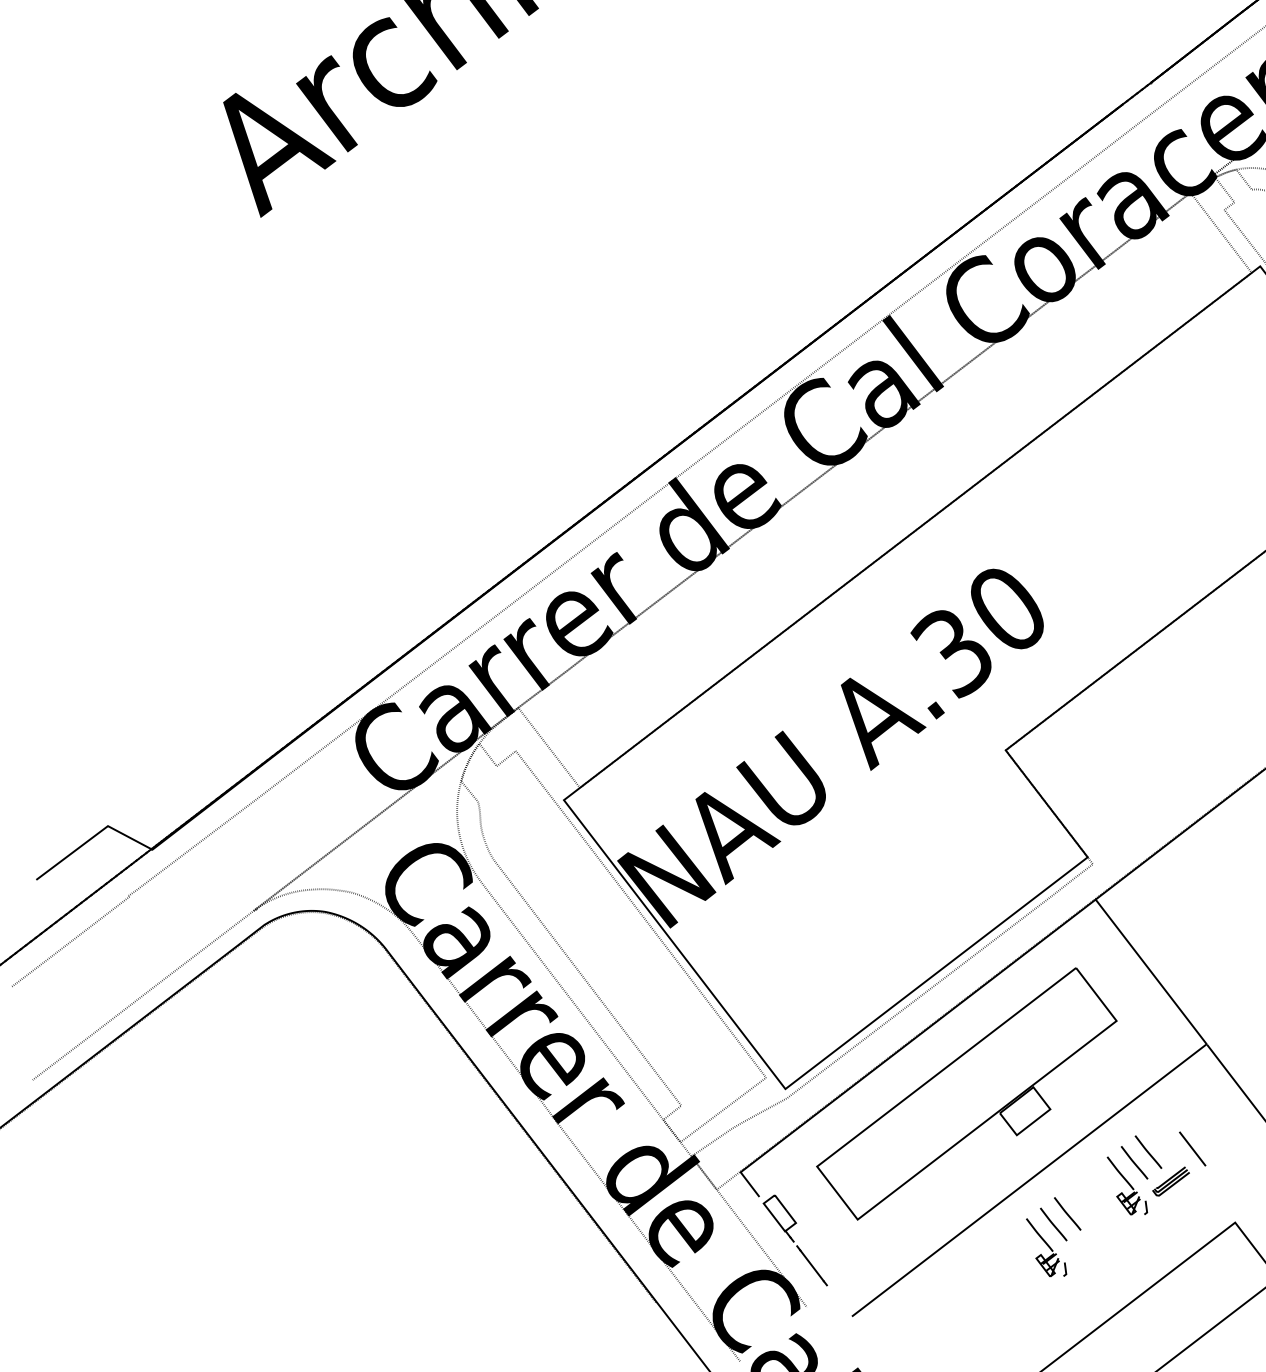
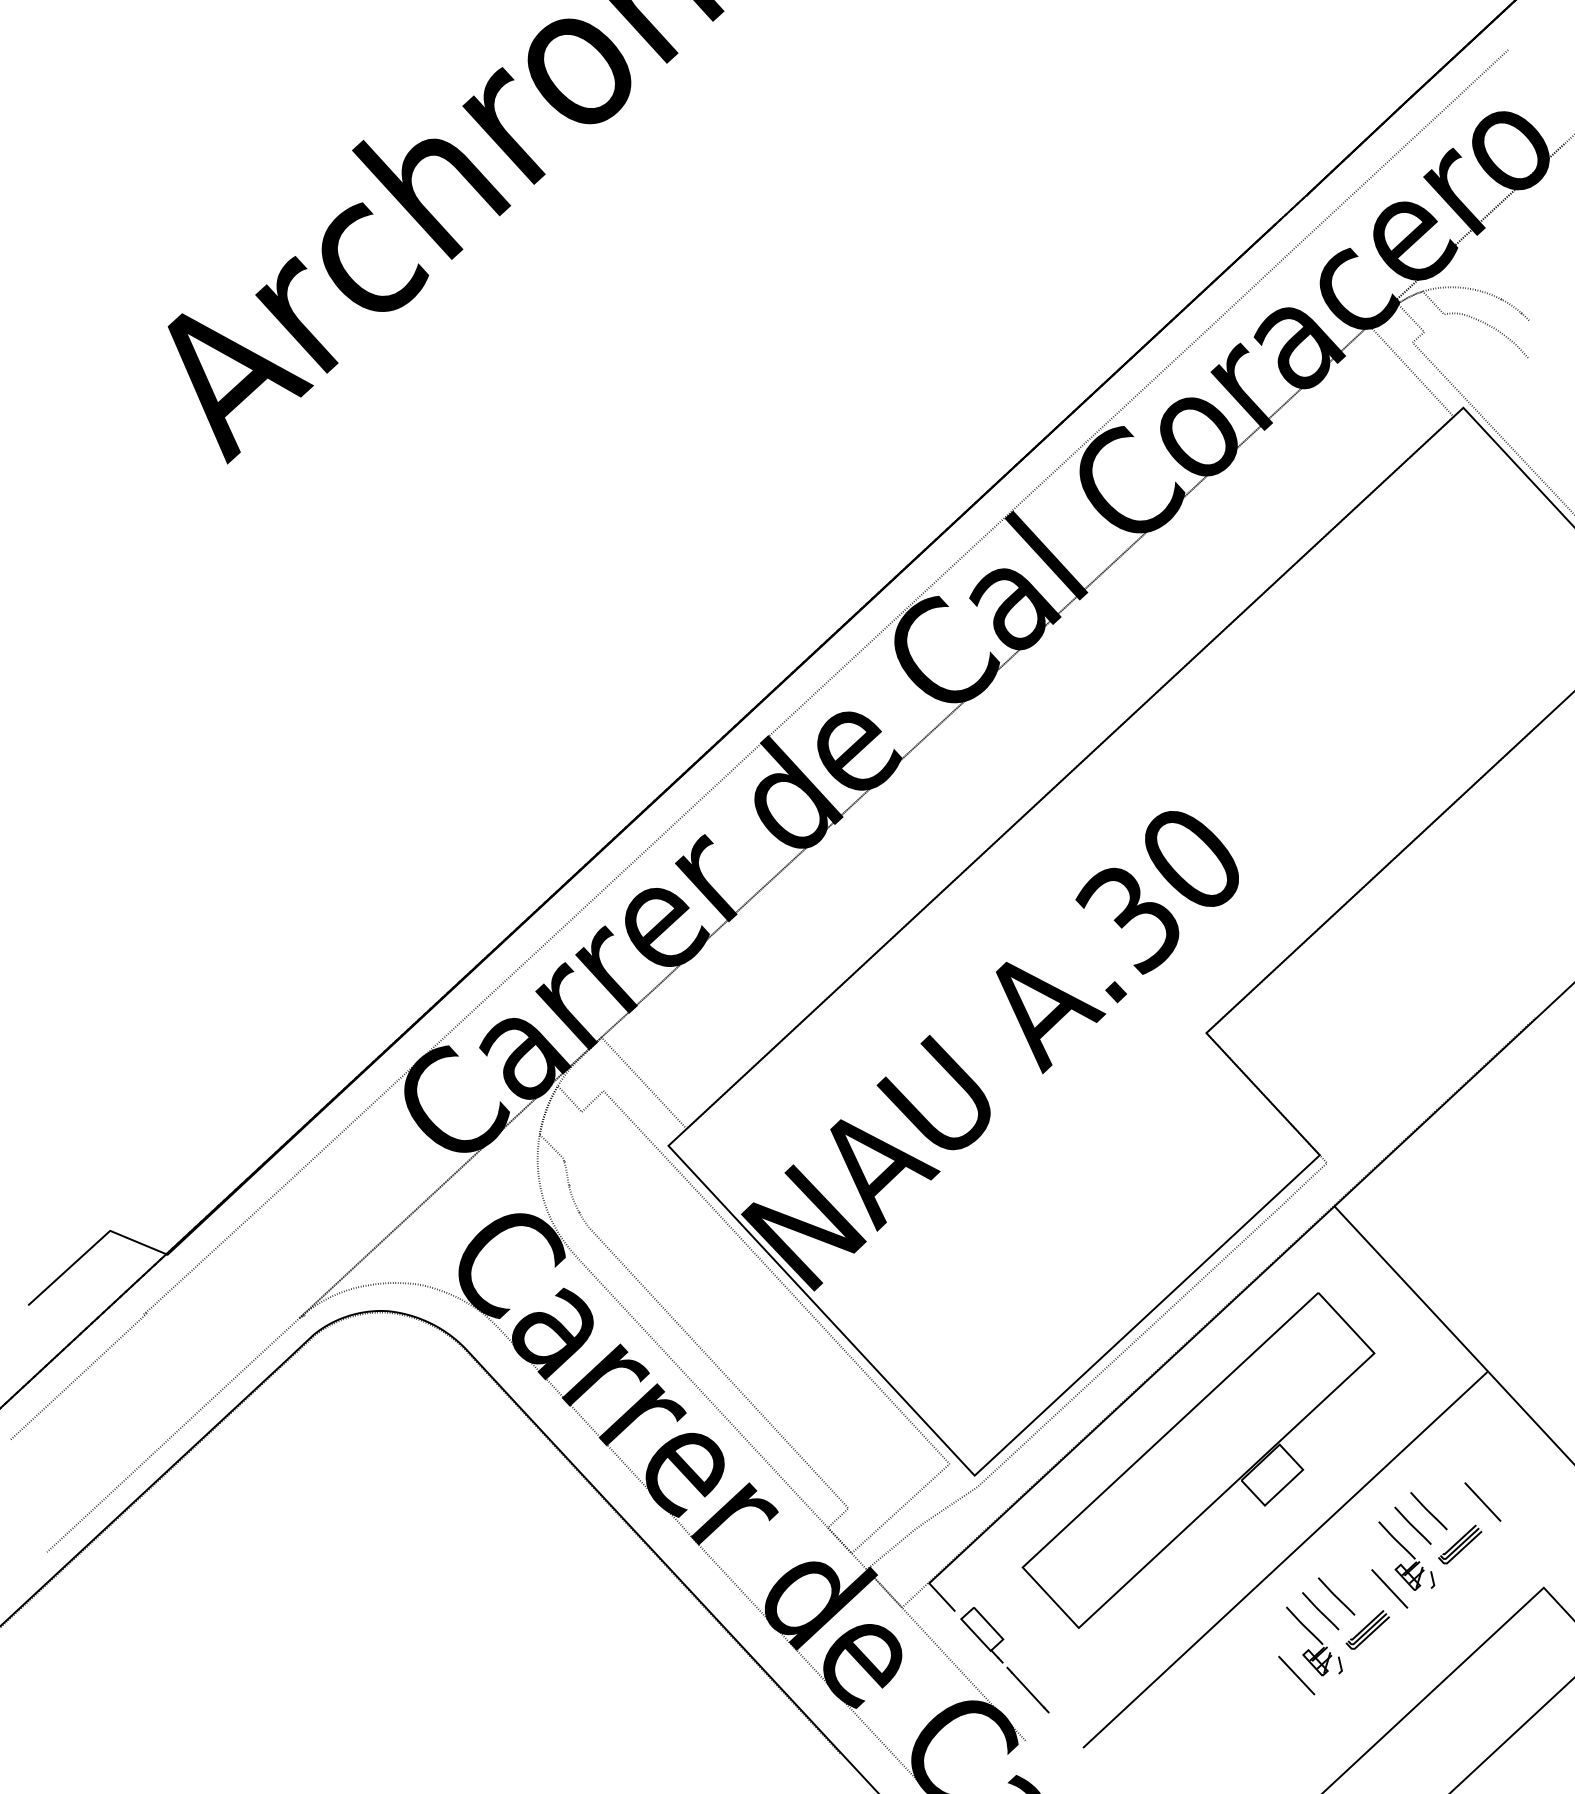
line: (1110, 1211) -> (1389, 1588), added
part: (1090, 1242) -> (1367, 1629), added
line: (1029, 1274) -> (1296, 1675), added

